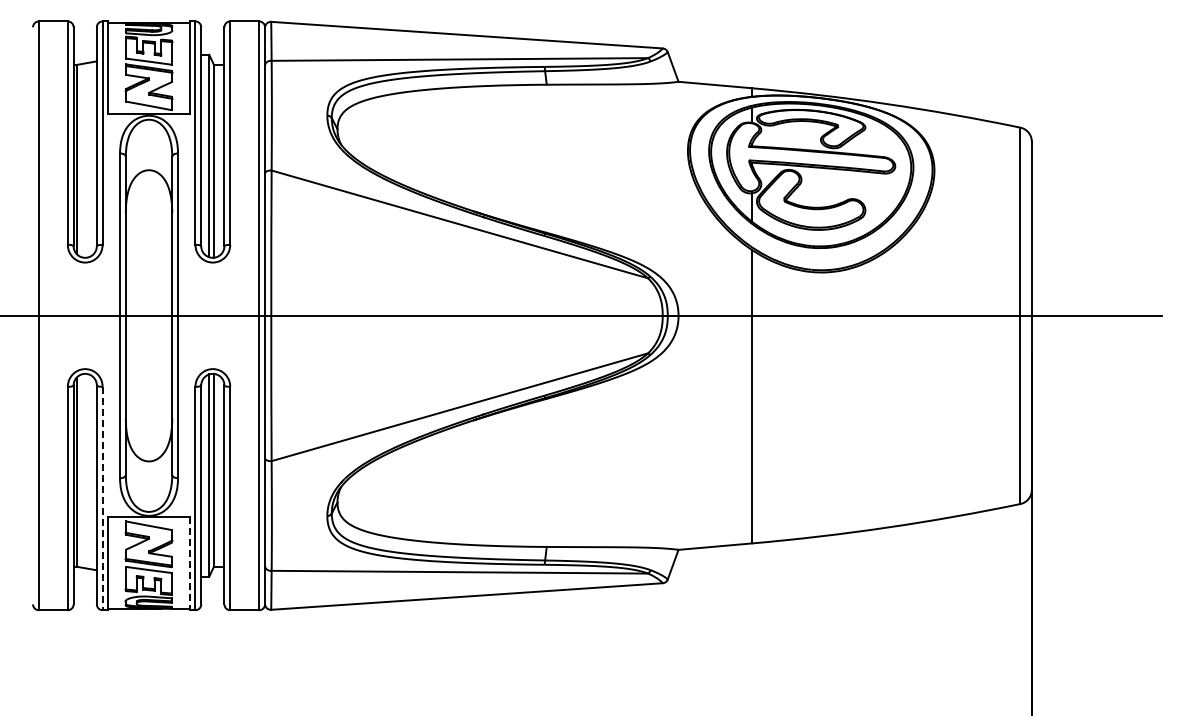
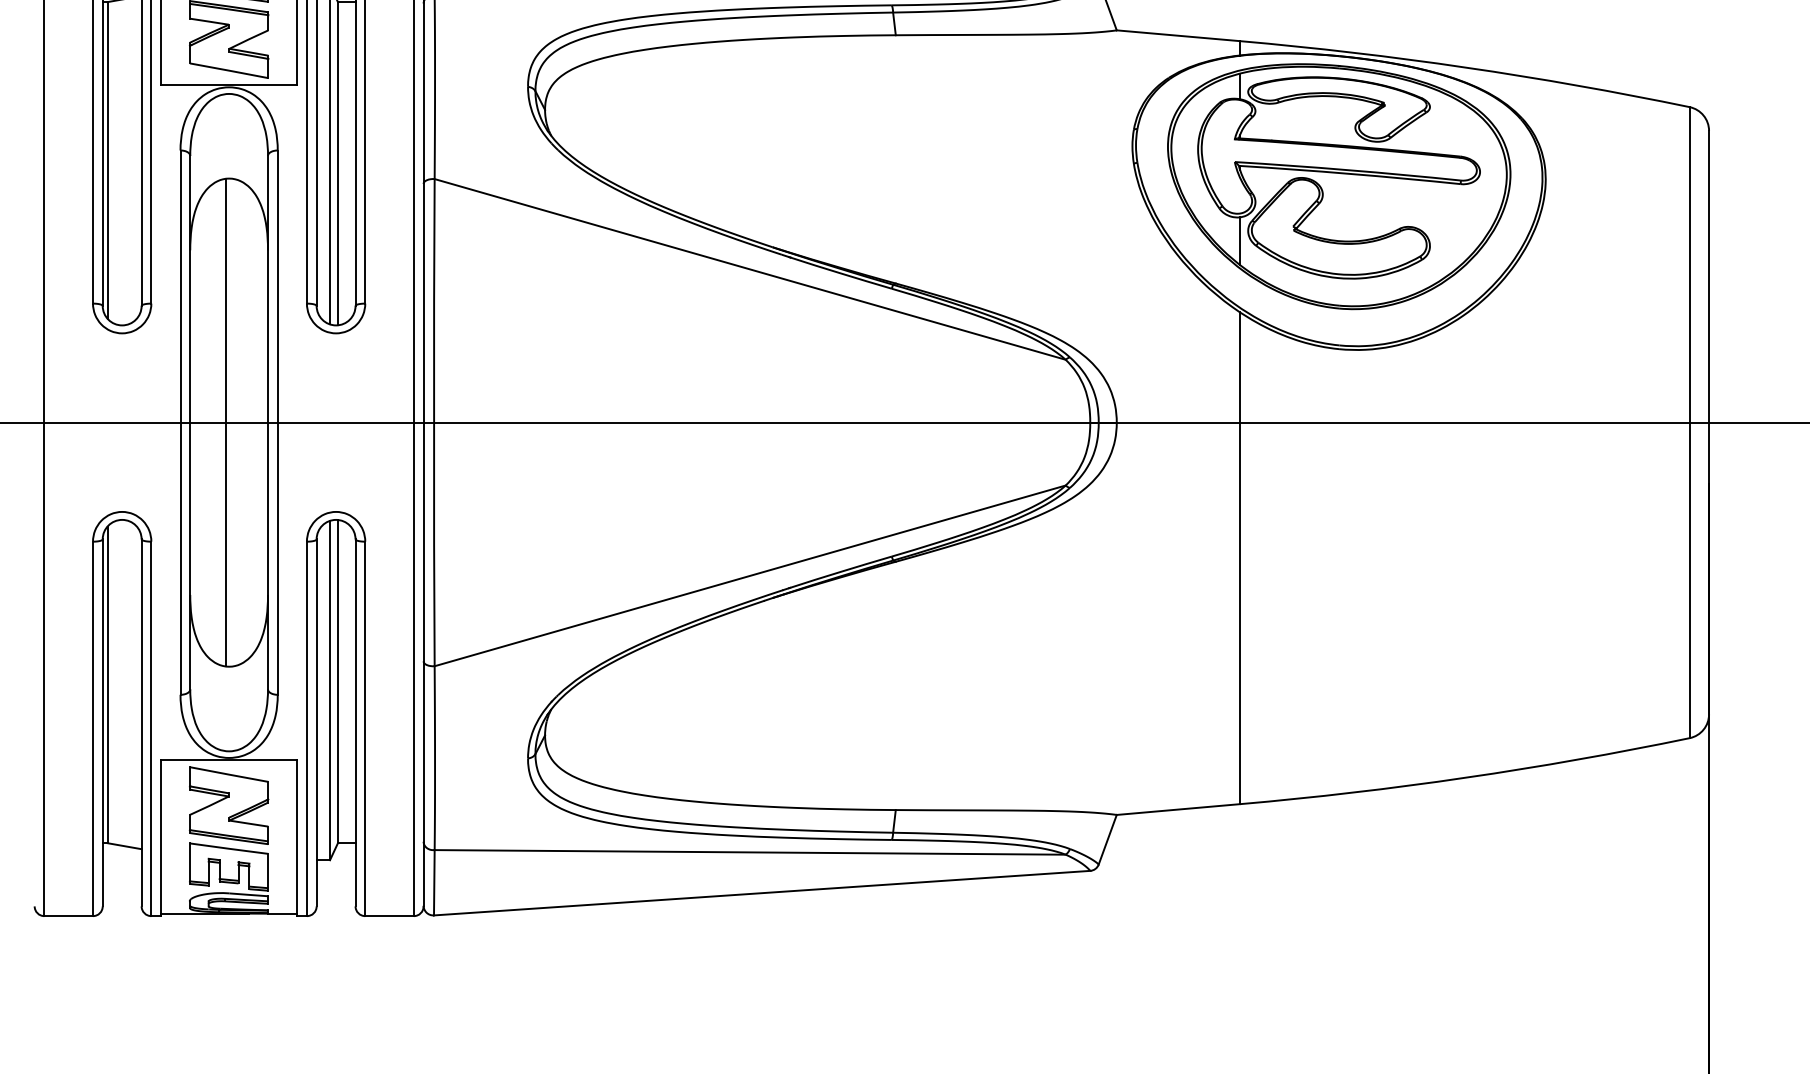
line: (146, 315) -> (224, 422), added
line: (102, 498) -> (151, 728), dashed -> solid
line: (189, 564) -> (296, 839), dashed -> solid

